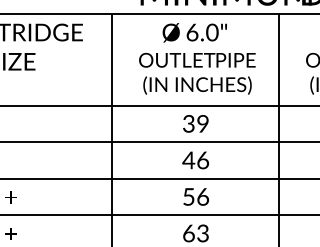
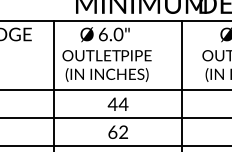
text: (197, 58) -> (107, 54), moved
text: (195, 123) -> (117, 104), 39 -> 44
text: (195, 160) -> (117, 132), 46 -> 62

